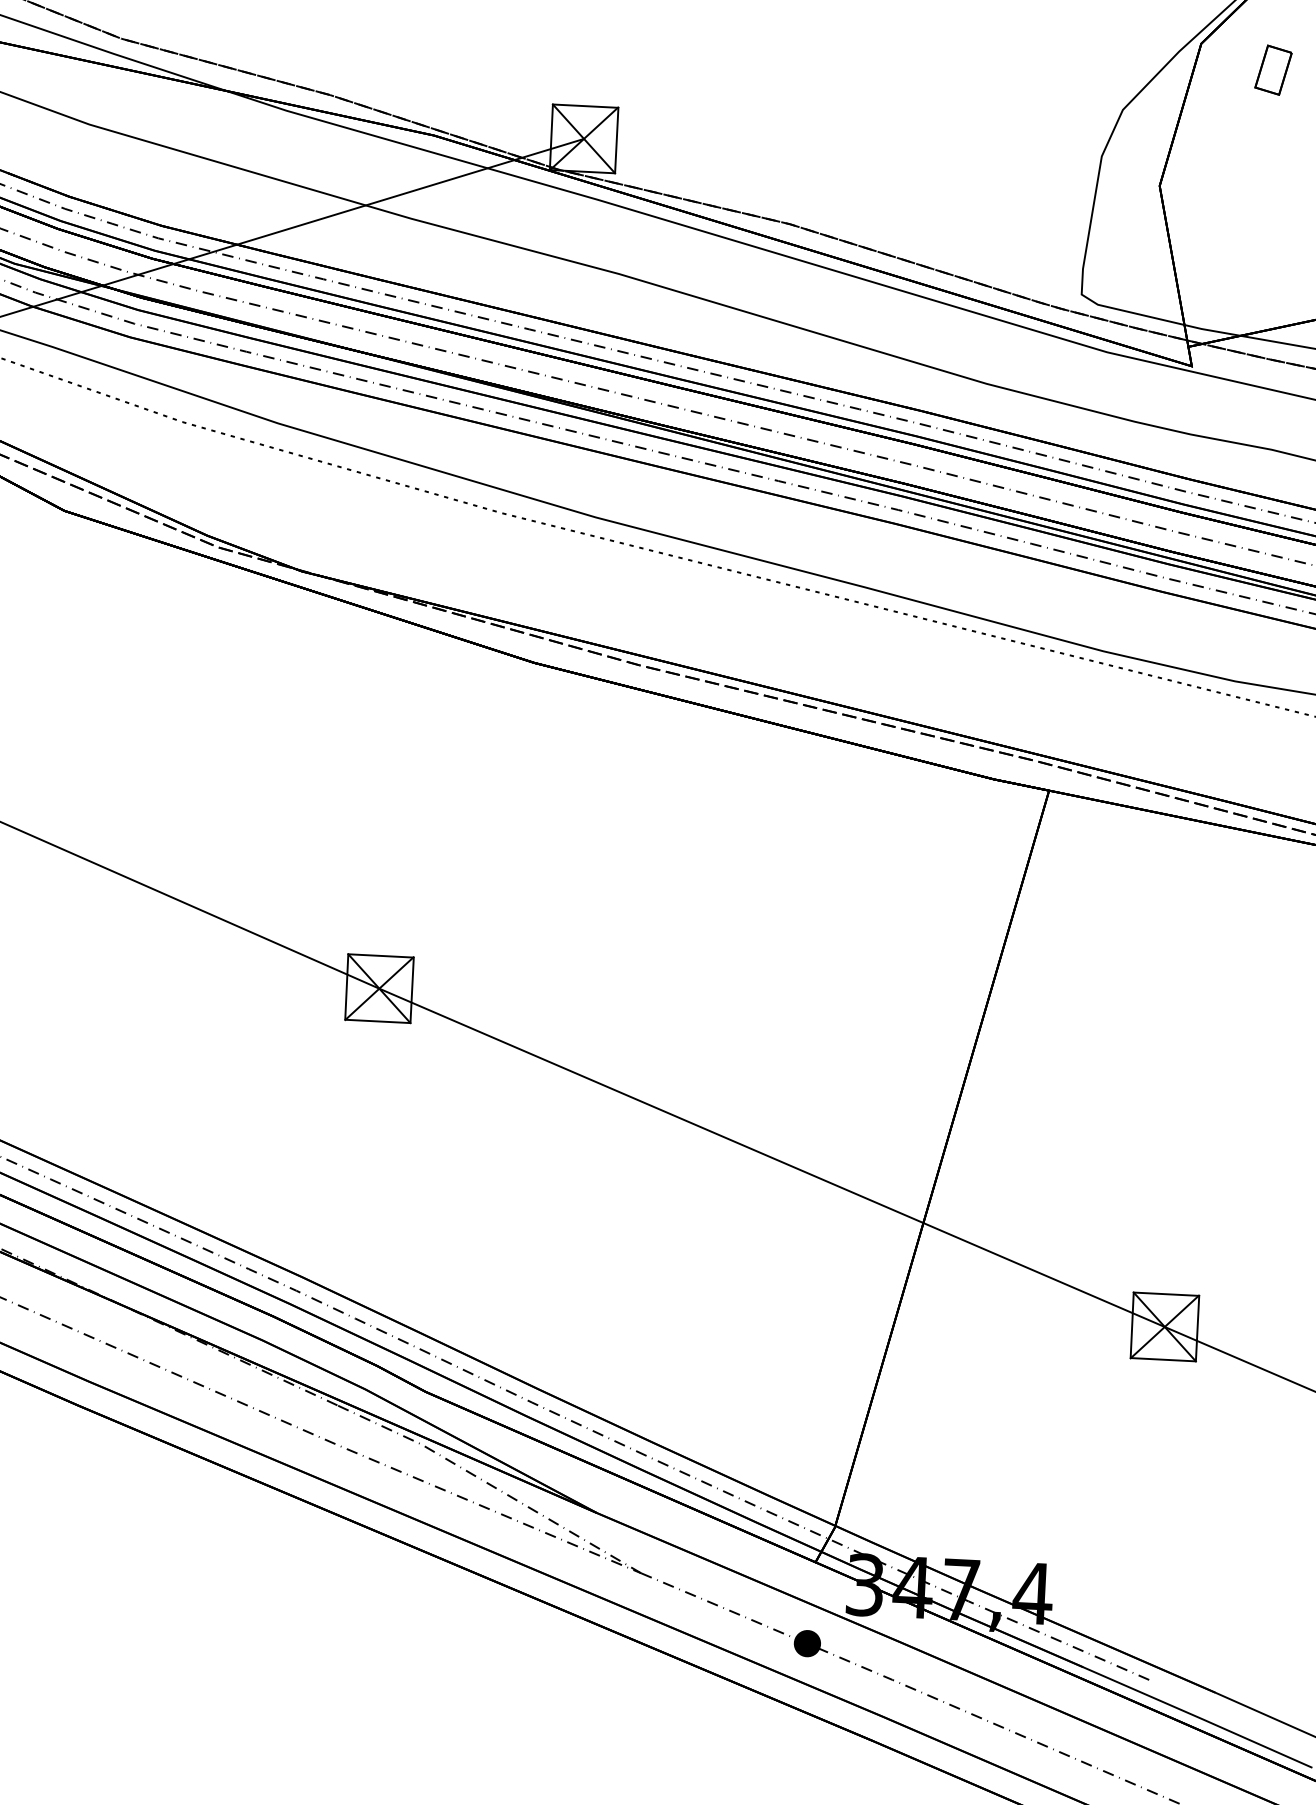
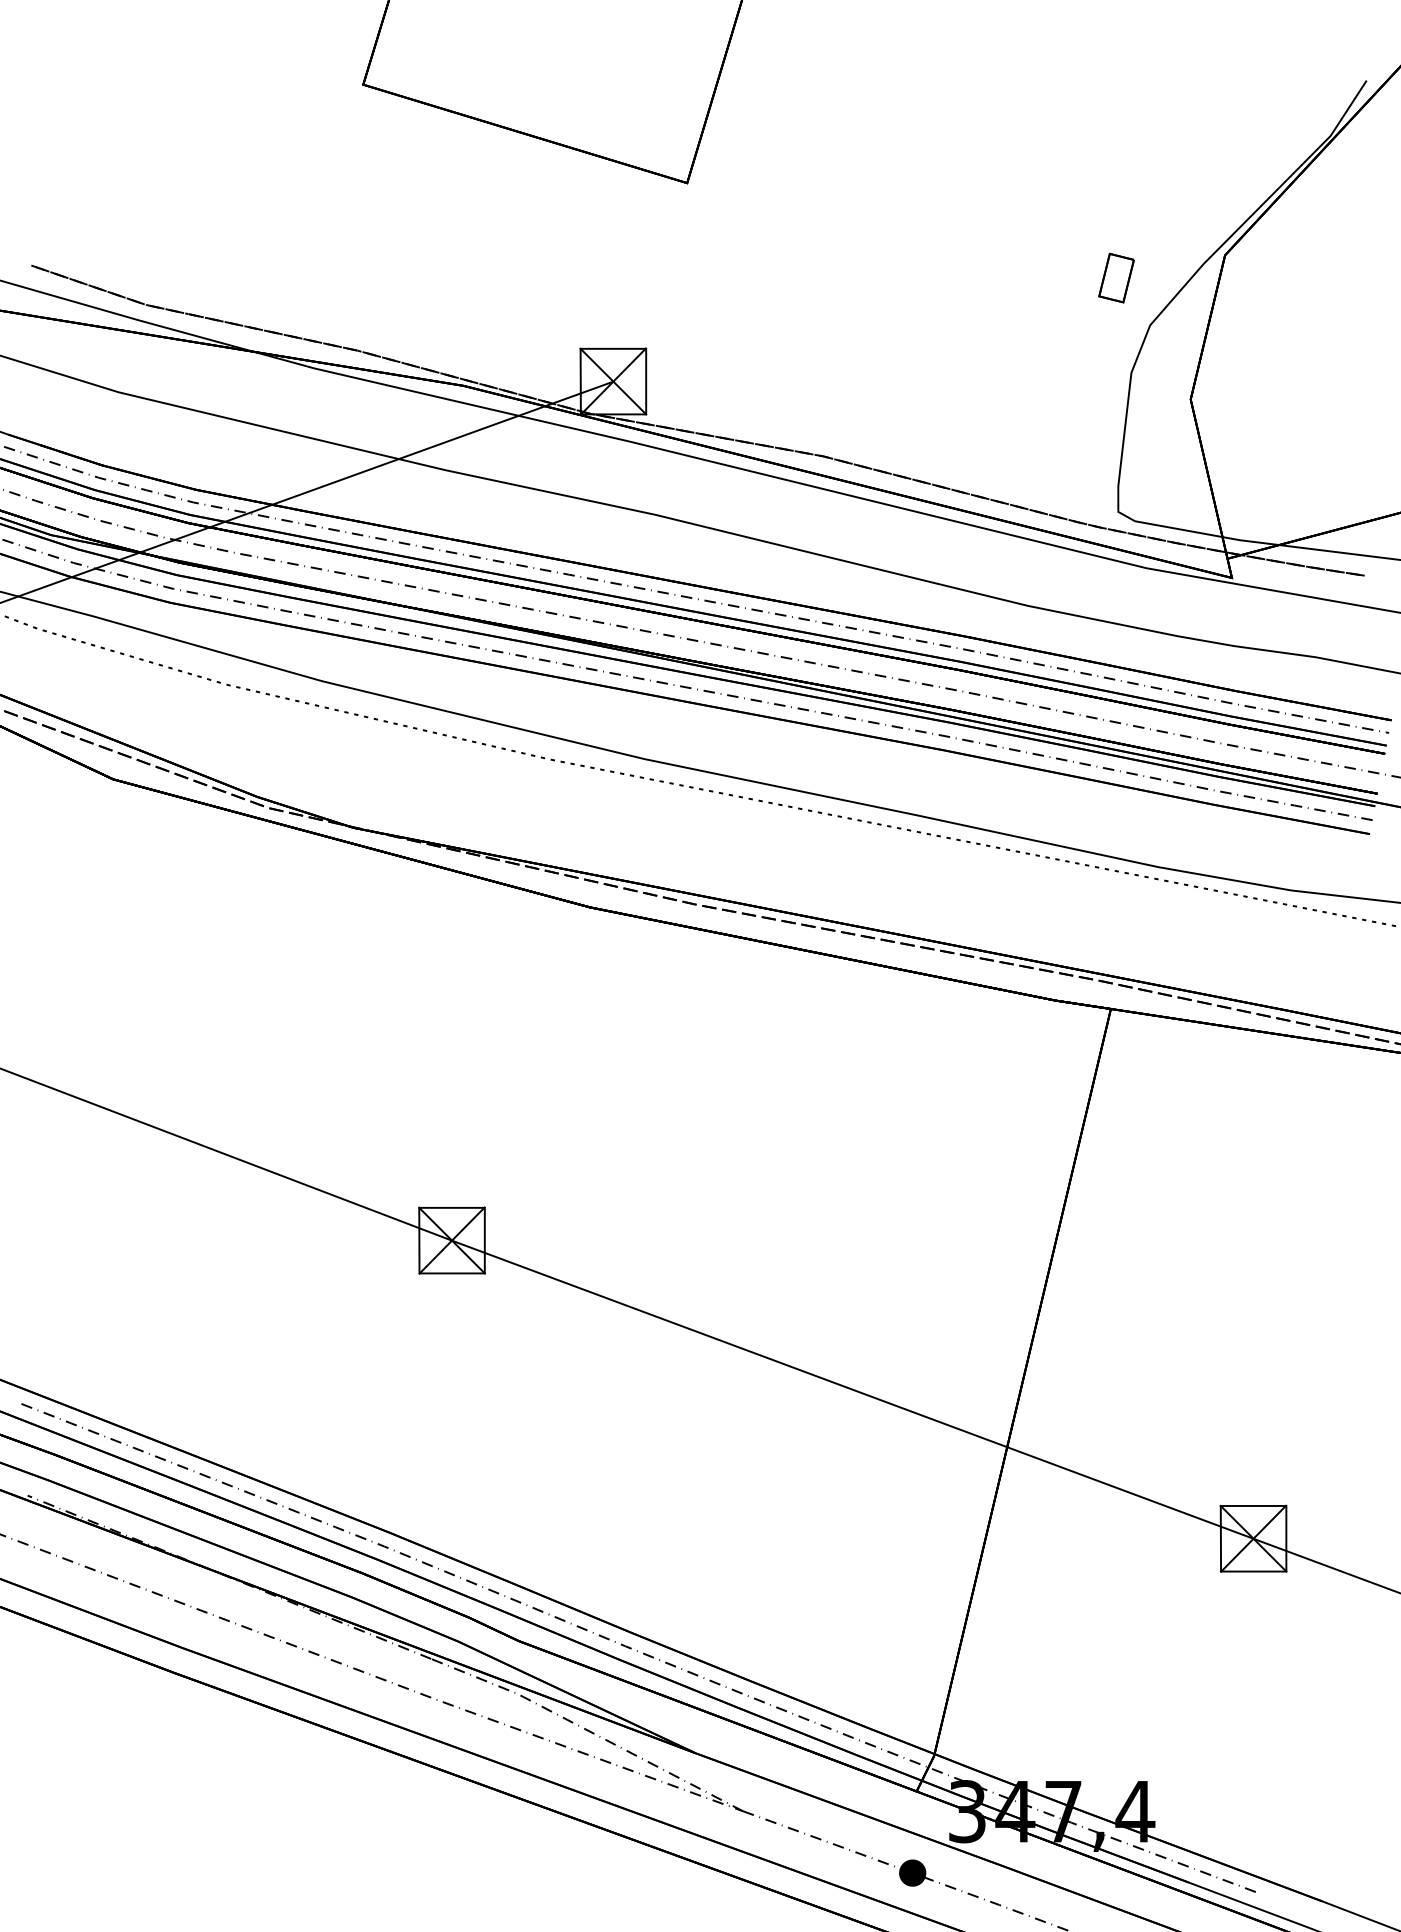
part: (1273, 69) -> (1116, 277), moved

